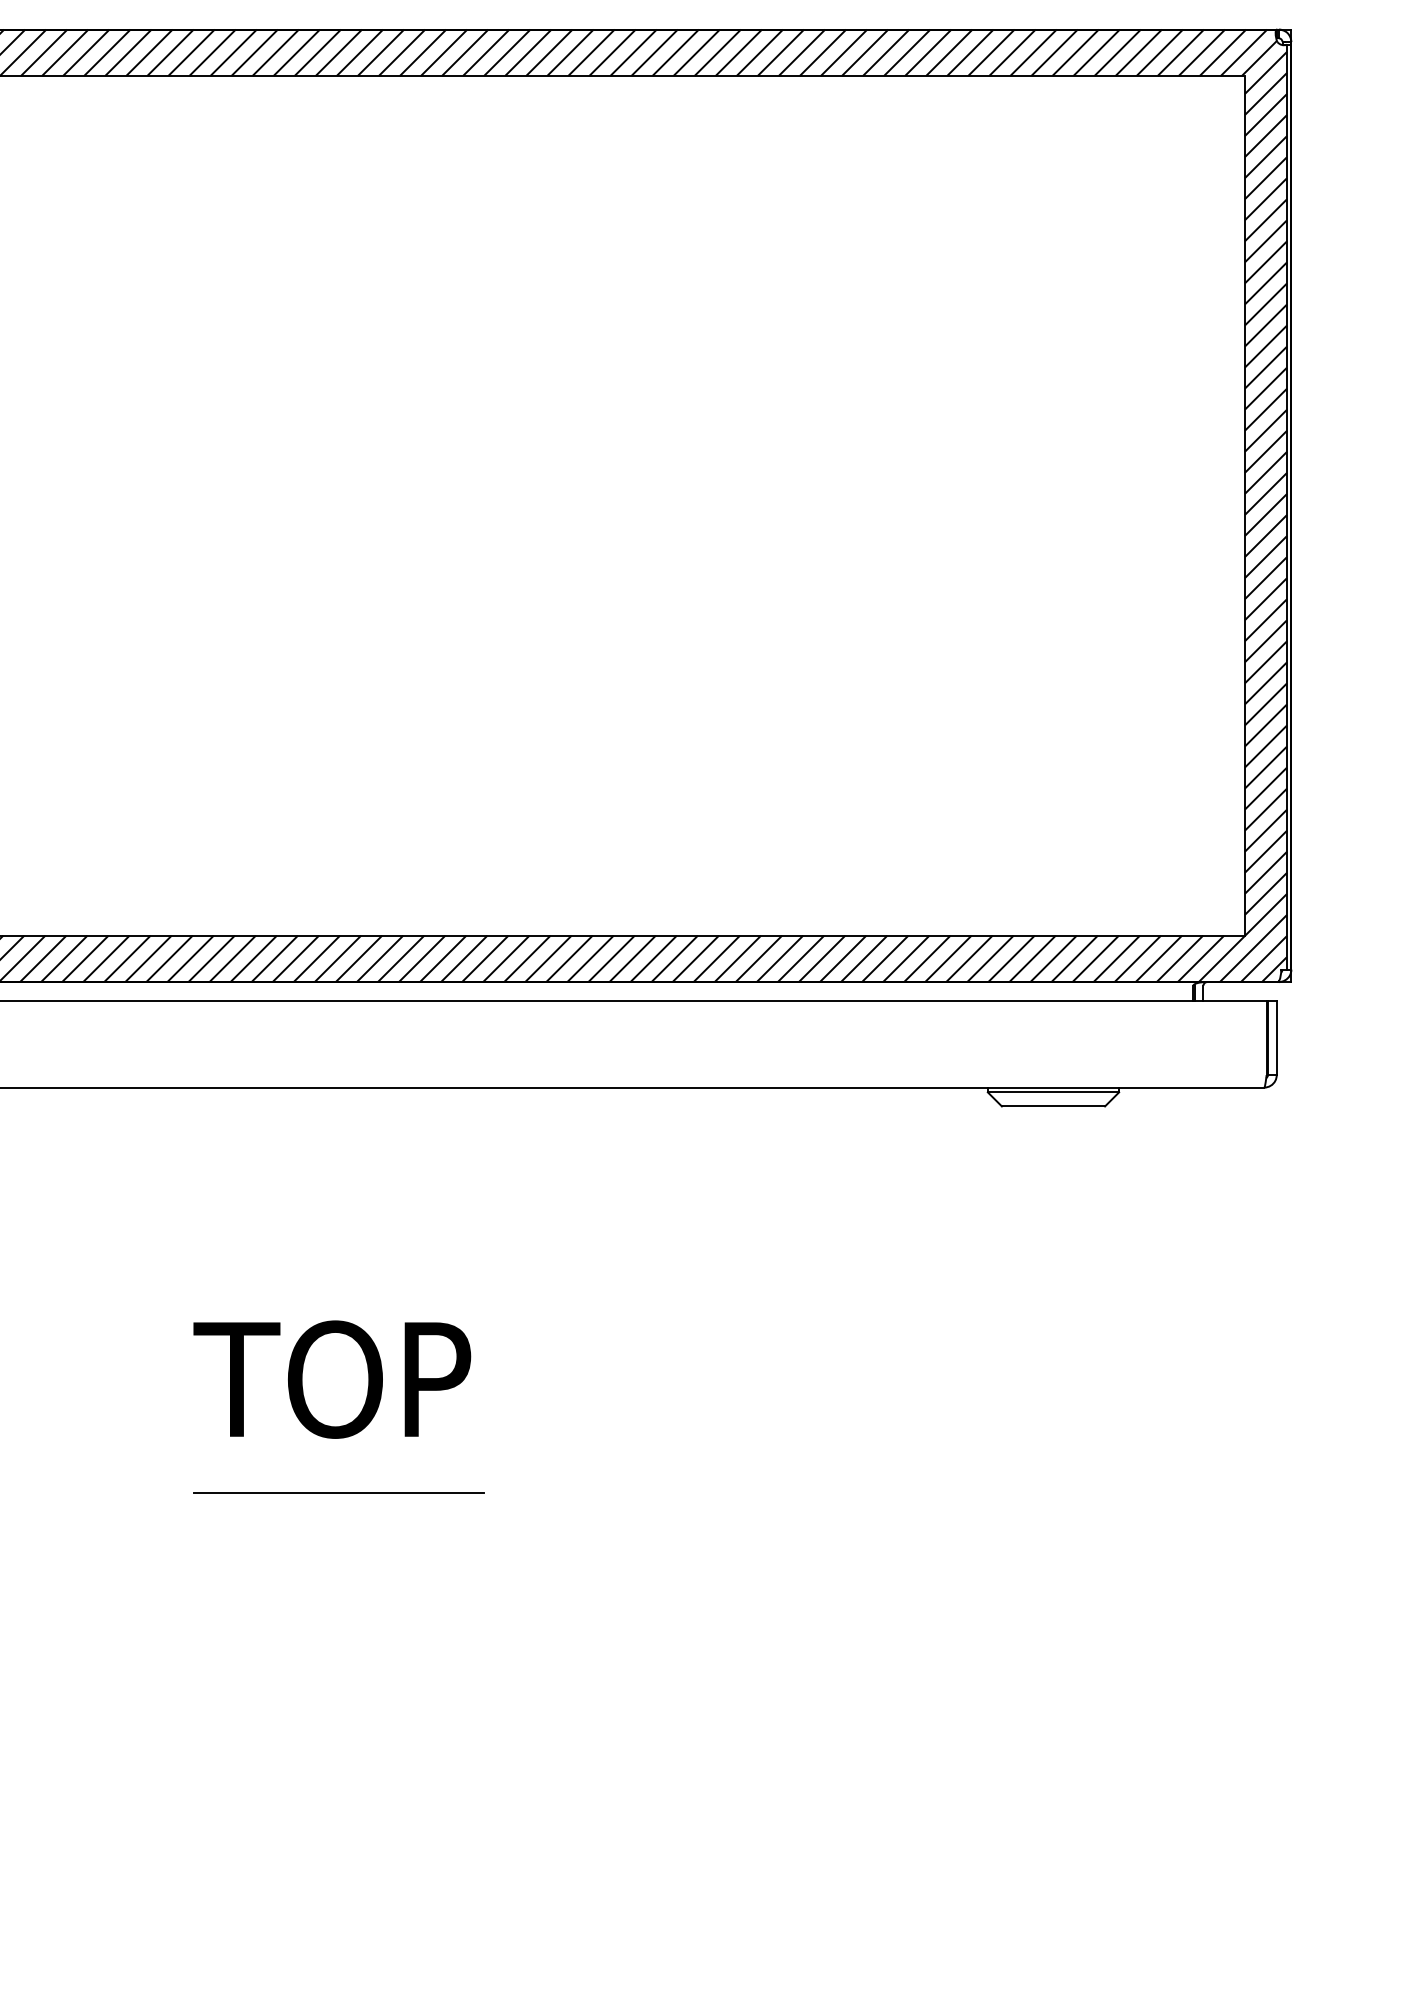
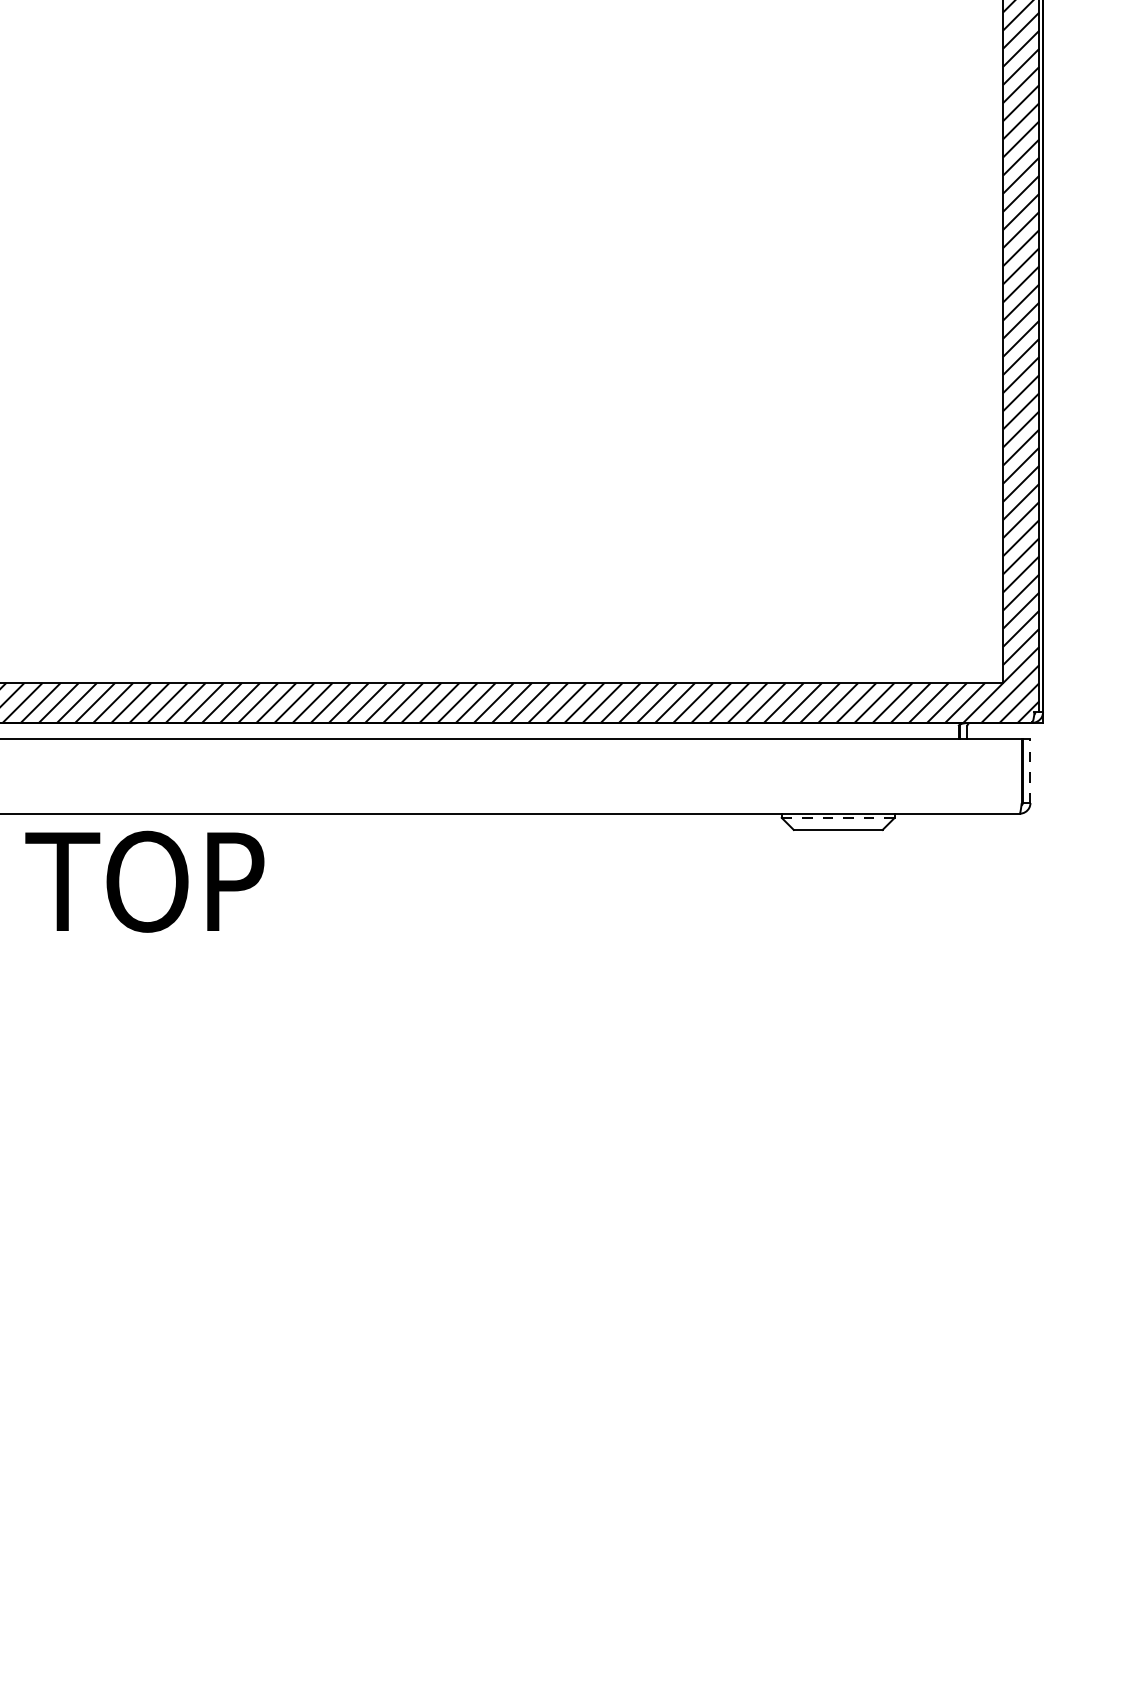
line: (1276, 1037) -> (1030, 770), solid -> dashed
line: (1053, 1092) -> (838, 817), solid -> dashed
text: (332, 1379) -> (145, 881), moved
line: (338, 1492) -> (222, 1162), removed

